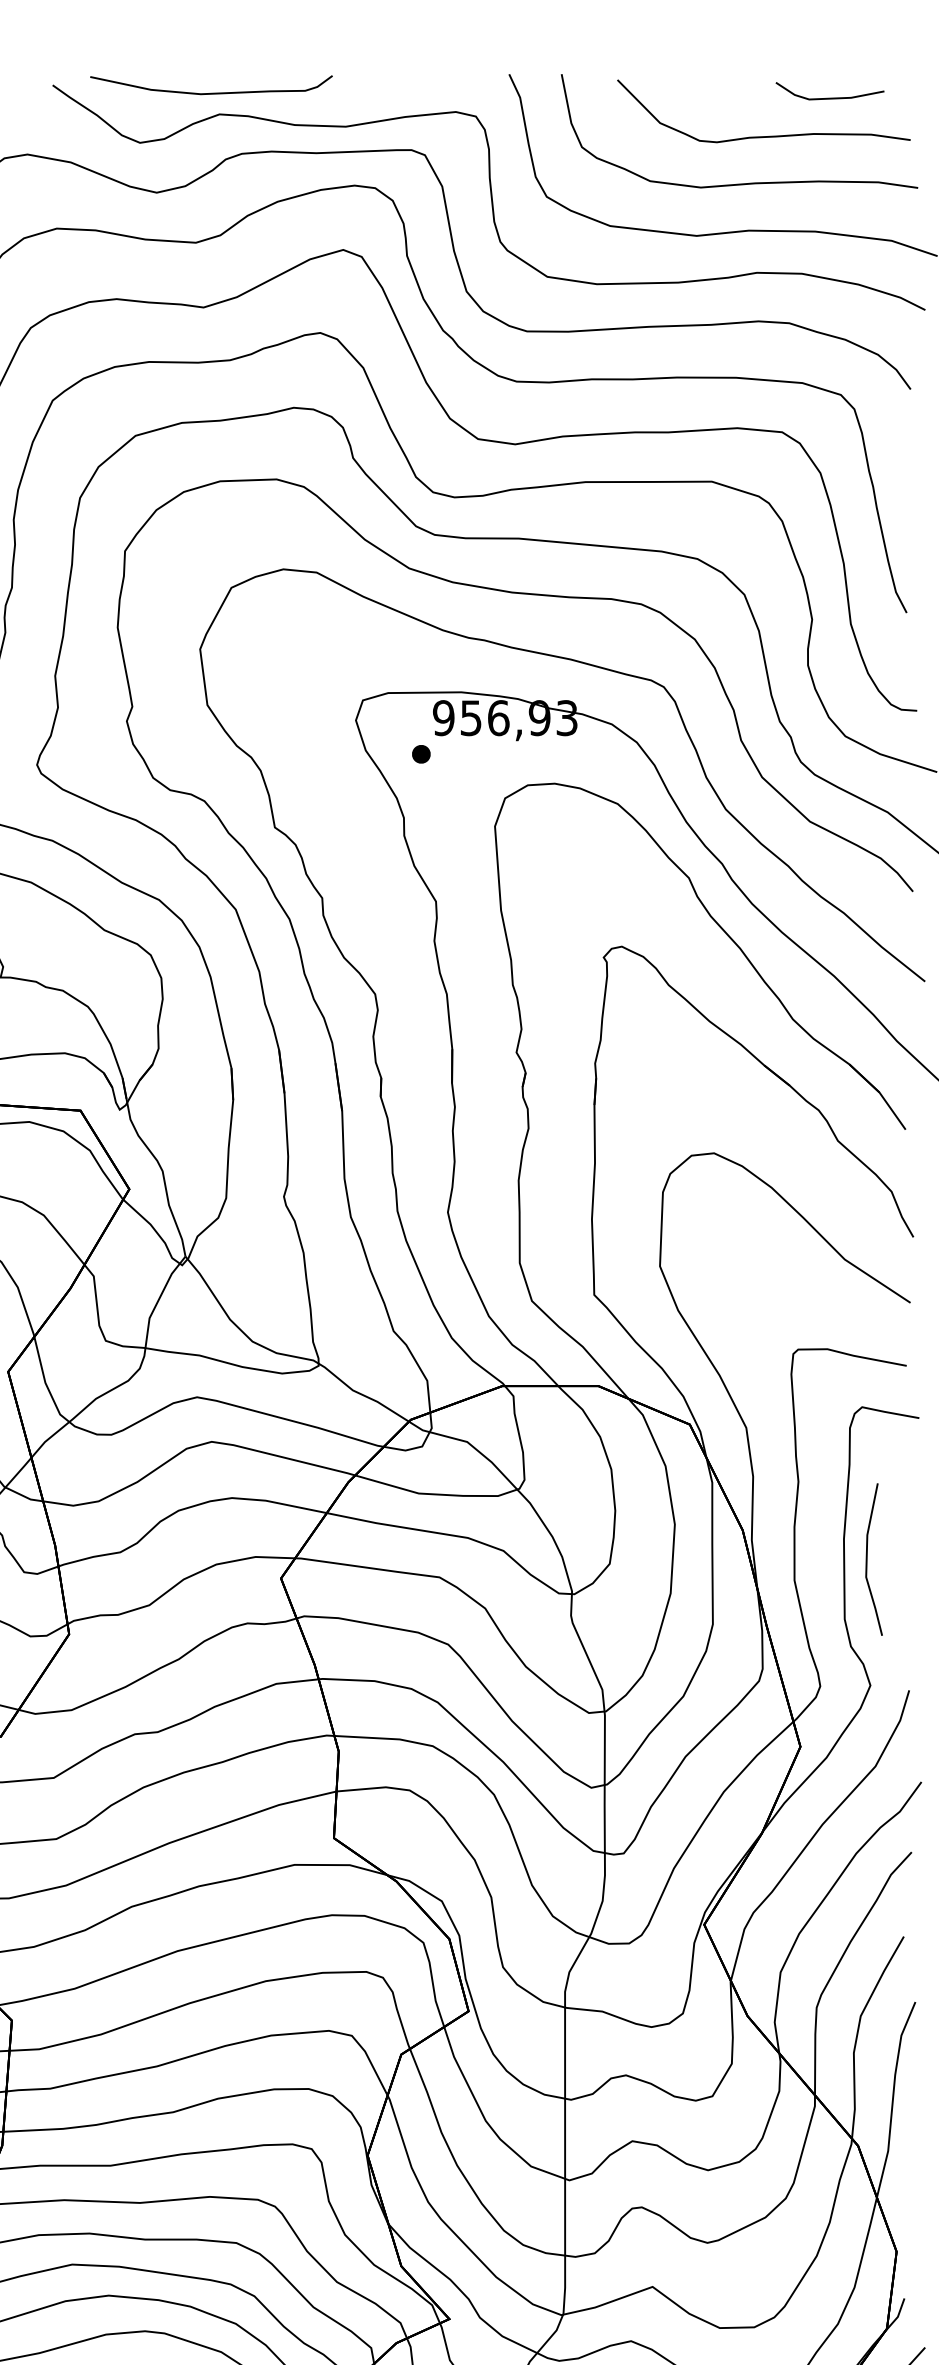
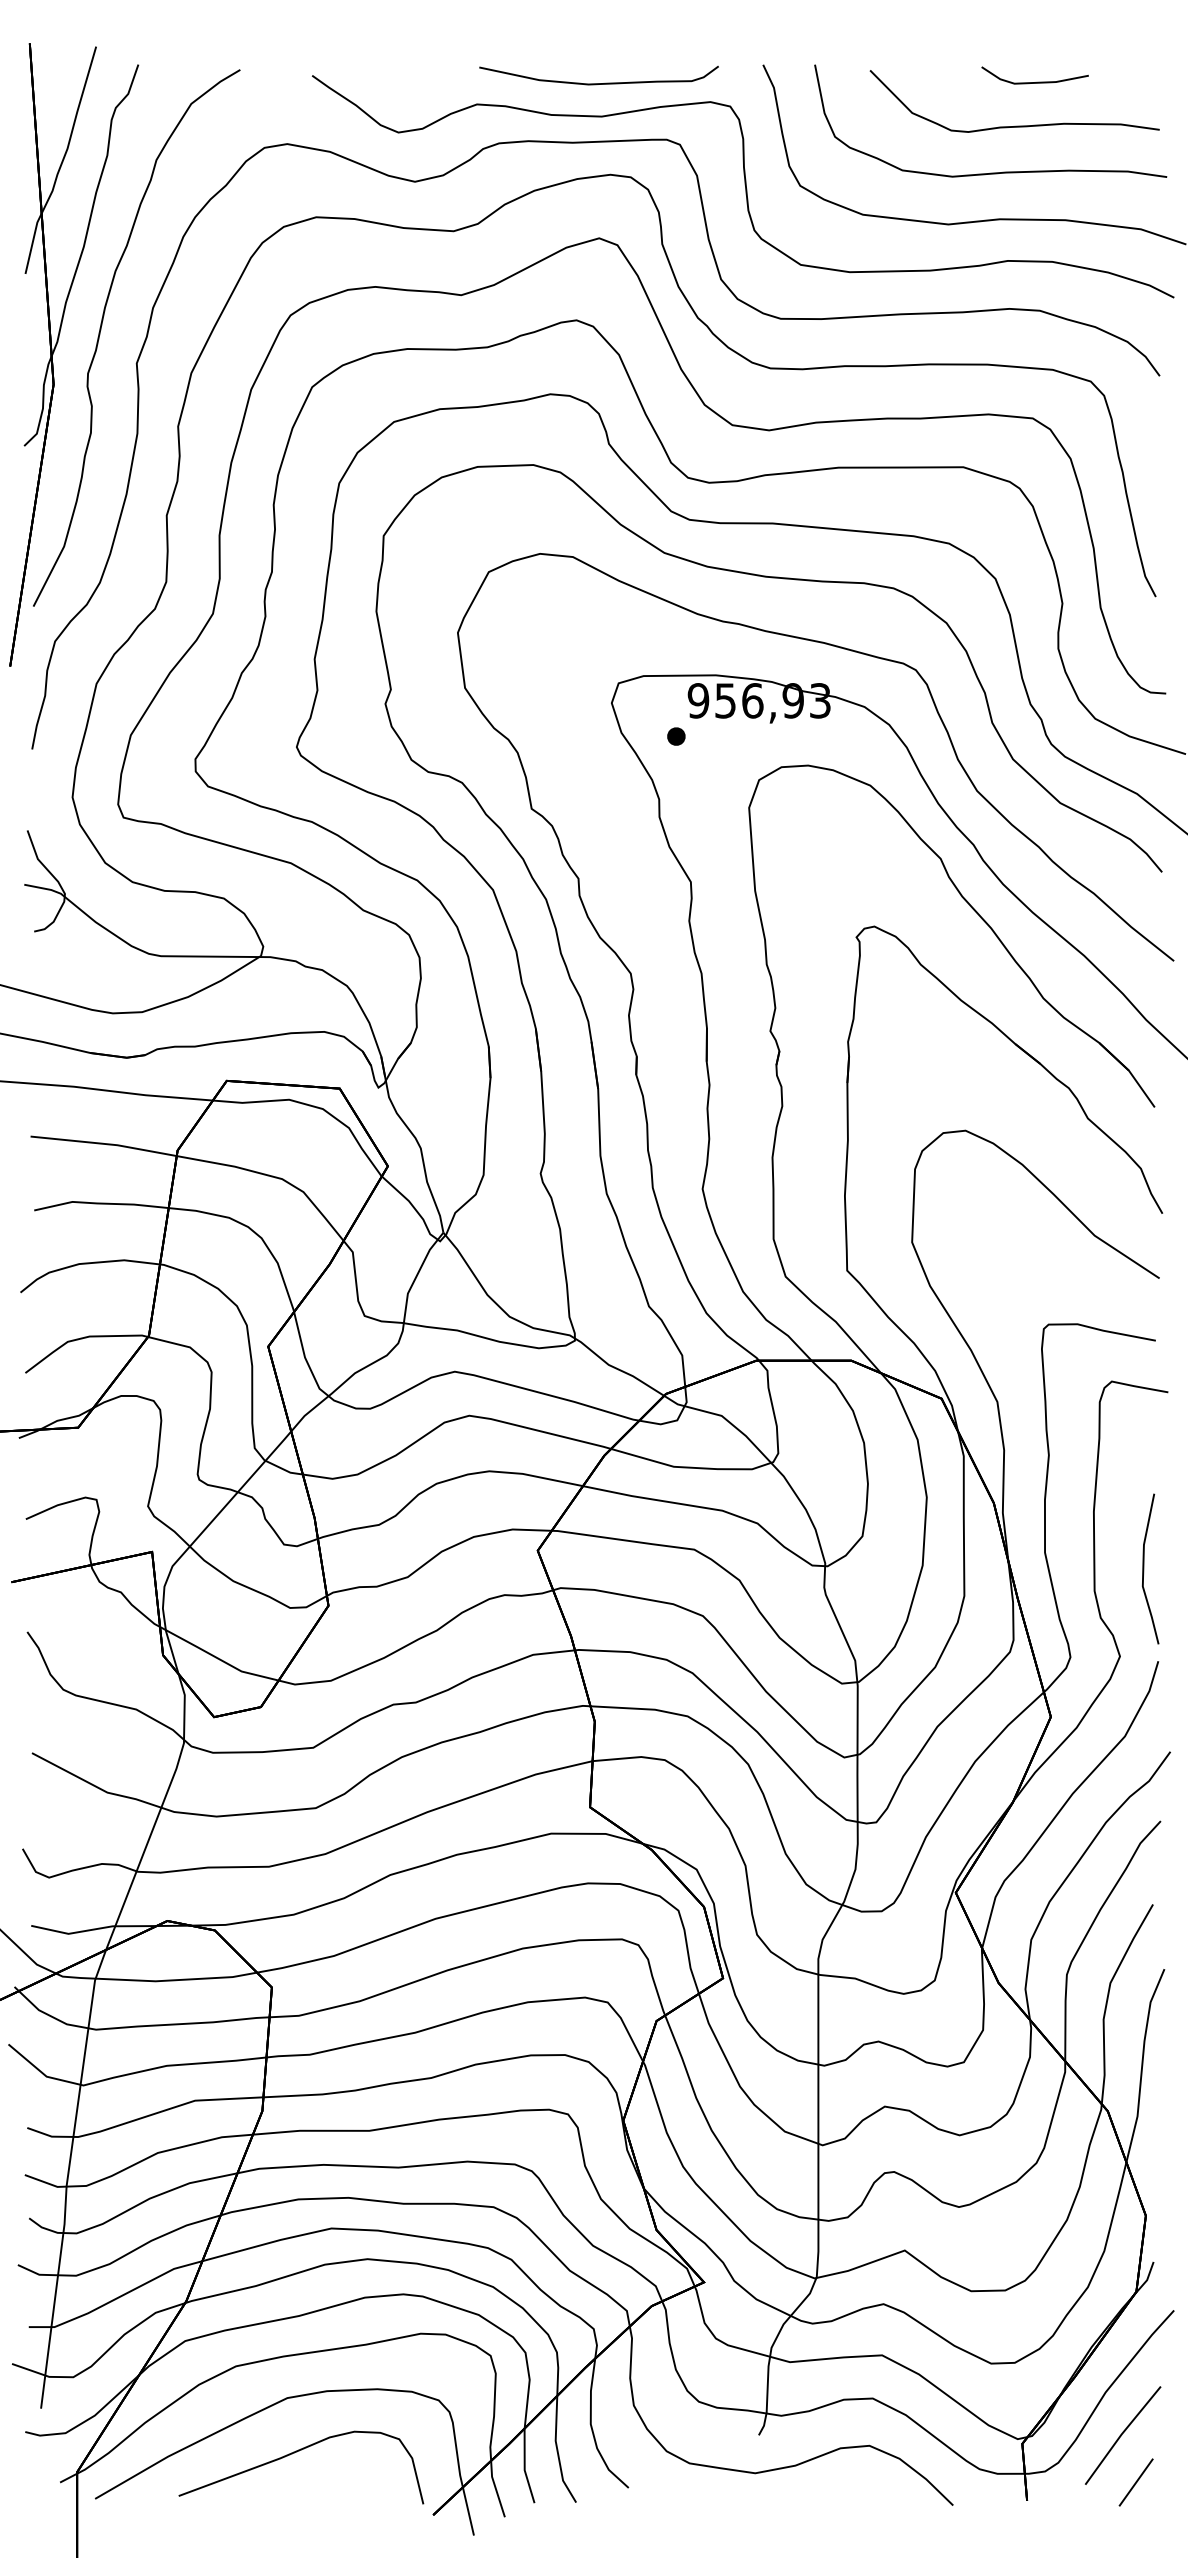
curve: (210, 93) -> (598, 83), moved
line: (831, 97) -> (1036, 81), moved
line: (867, 1559) -> (1144, 1568), moved

